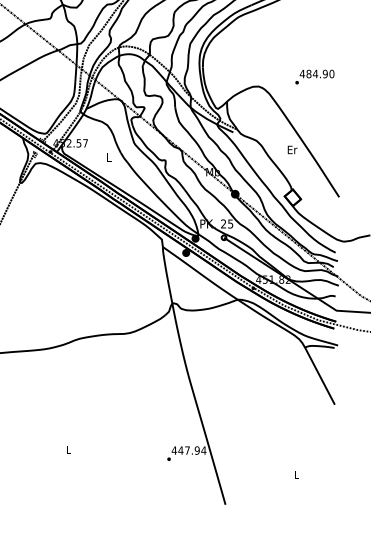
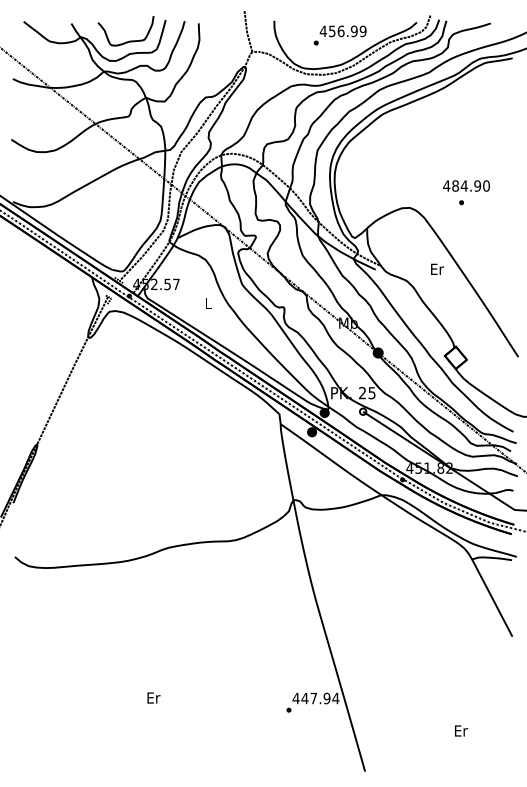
text: (317, 73) -> (466, 185), moved
text: (292, 149) -> (437, 268), moved
text: (68, 449) -> (153, 697), L -> Er
text: (297, 474) -> (461, 730), L -> Er

